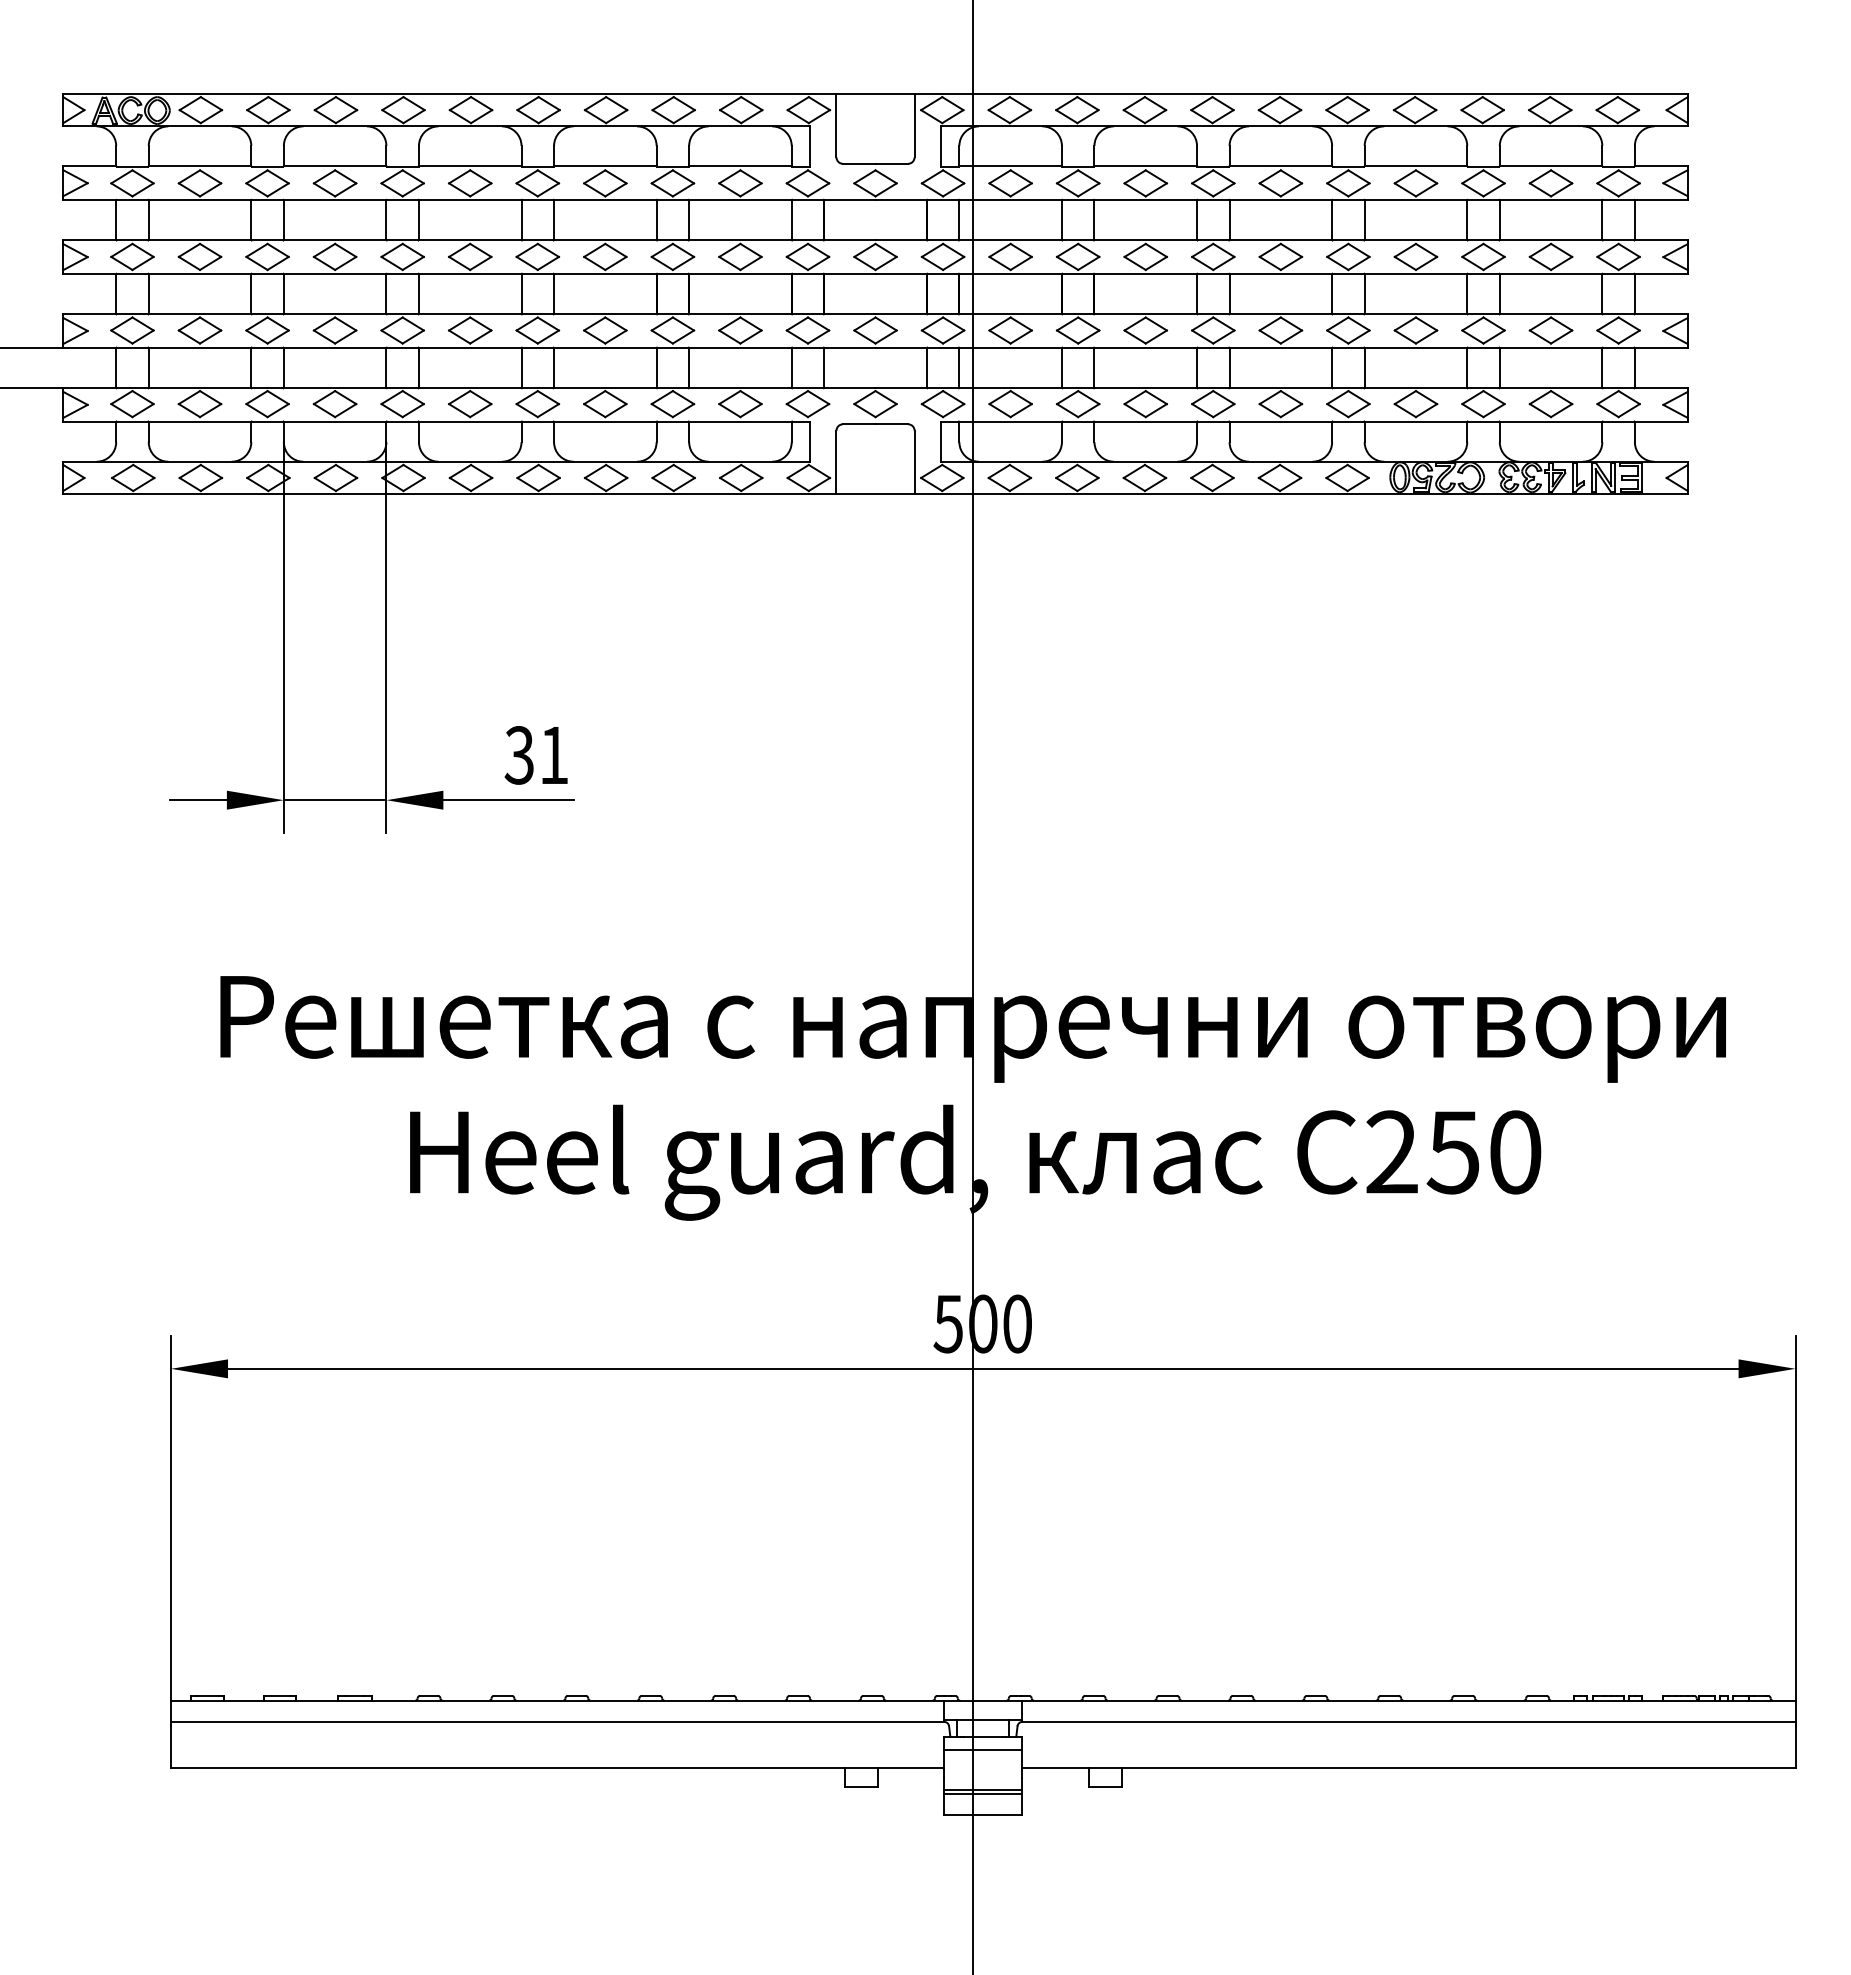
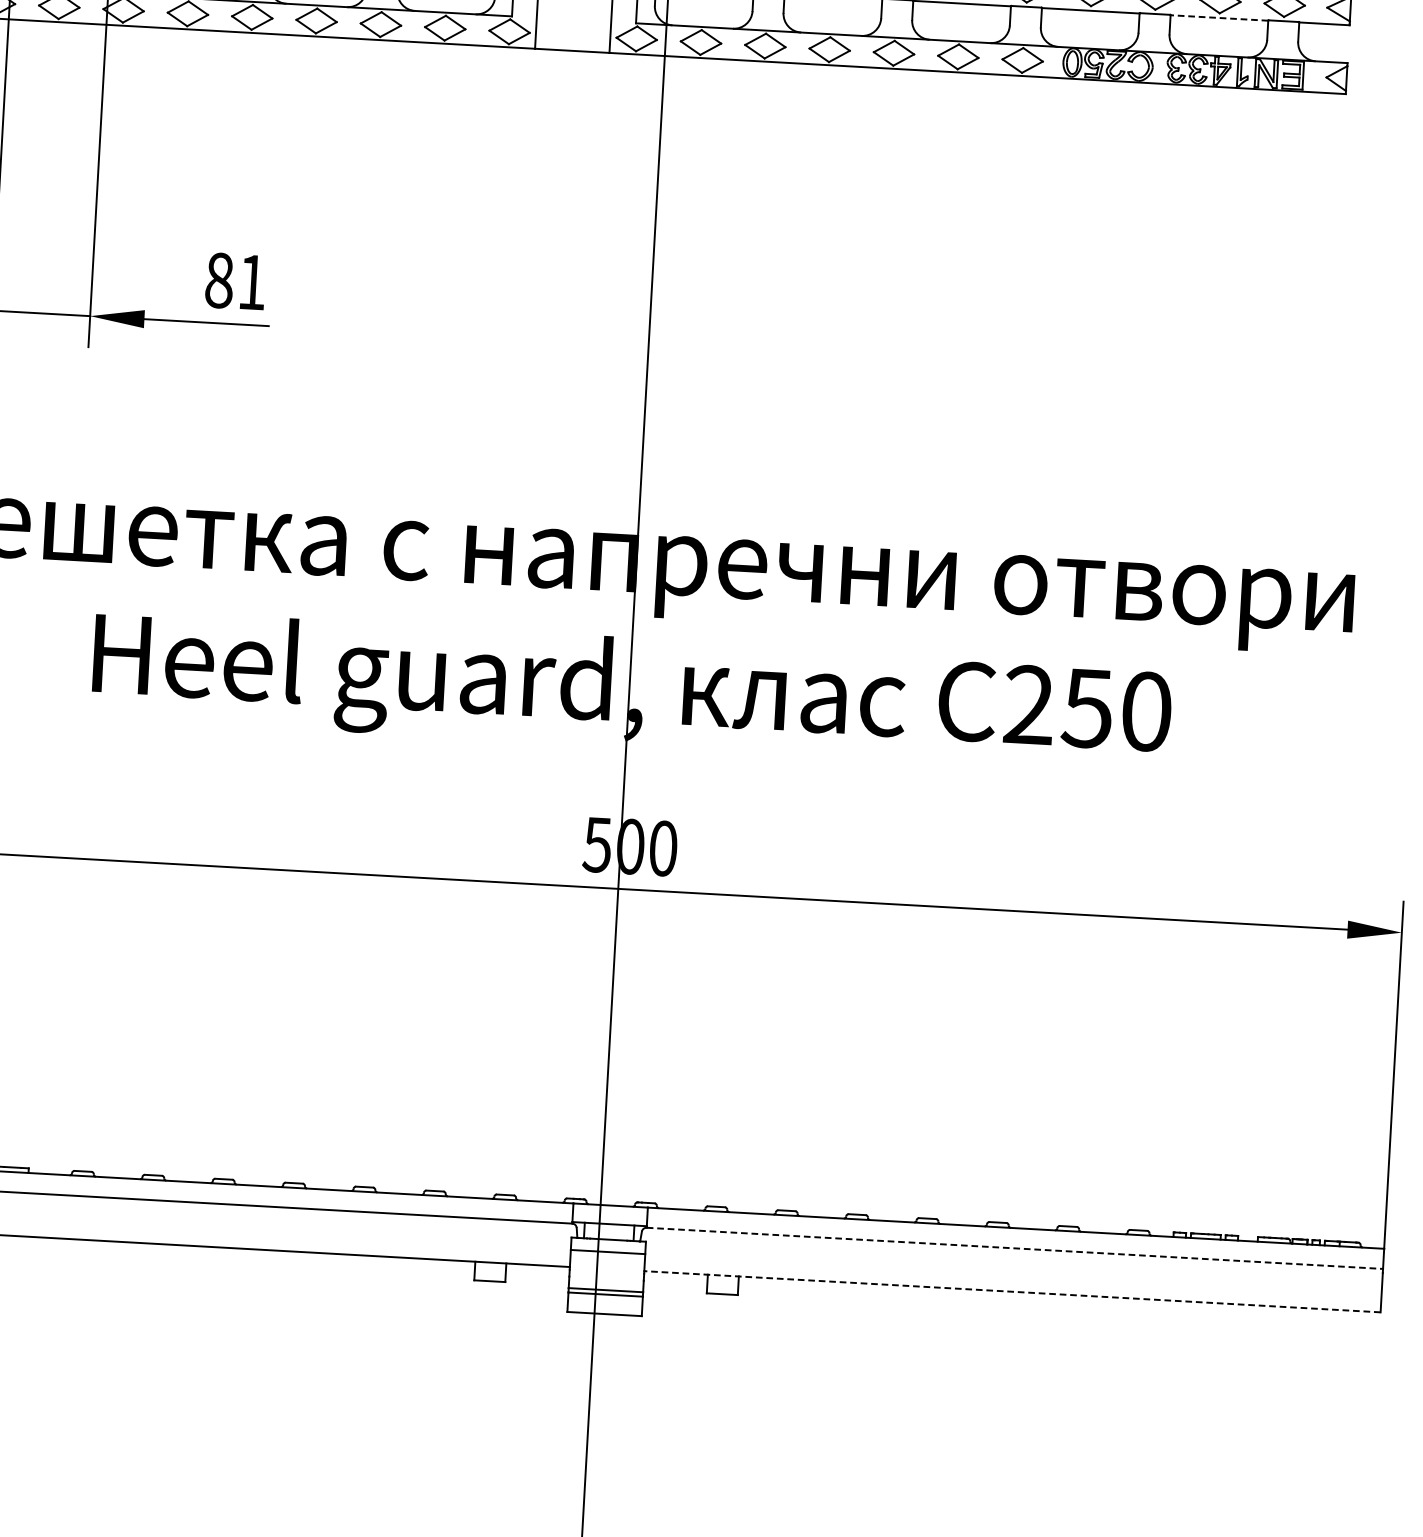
line: (1550, 422) -> (1218, 18), solid -> dashed
text: (519, 755) -> (219, 280), 31 -> 81
line: (1408, 1721) -> (1014, 1247), solid -> dashed
line: (1408, 1767) -> (1012, 1291), solid -> dashed

